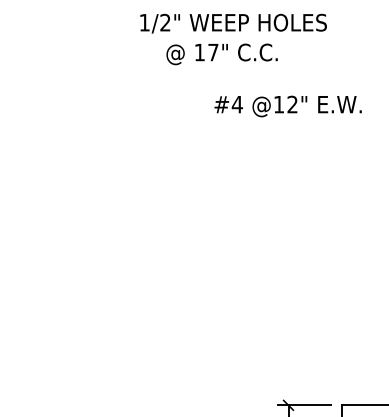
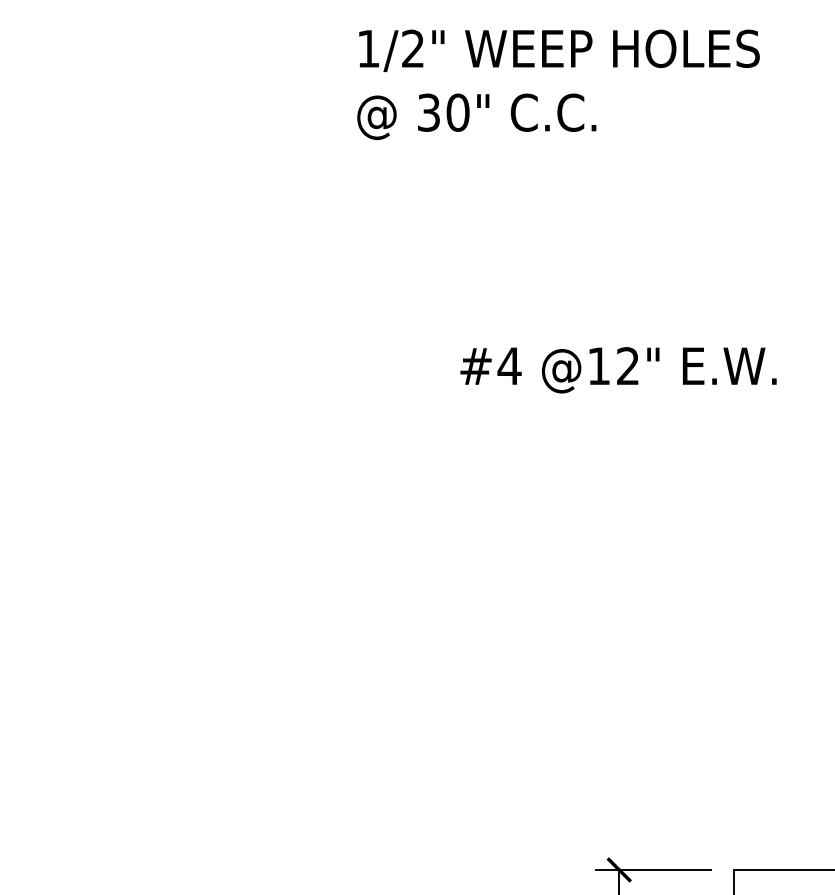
text: (233, 23) -> (559, 50), moved
text: (206, 52) -> (443, 112), 17" -> 30"
text: (287, 106) -> (617, 370), moved

